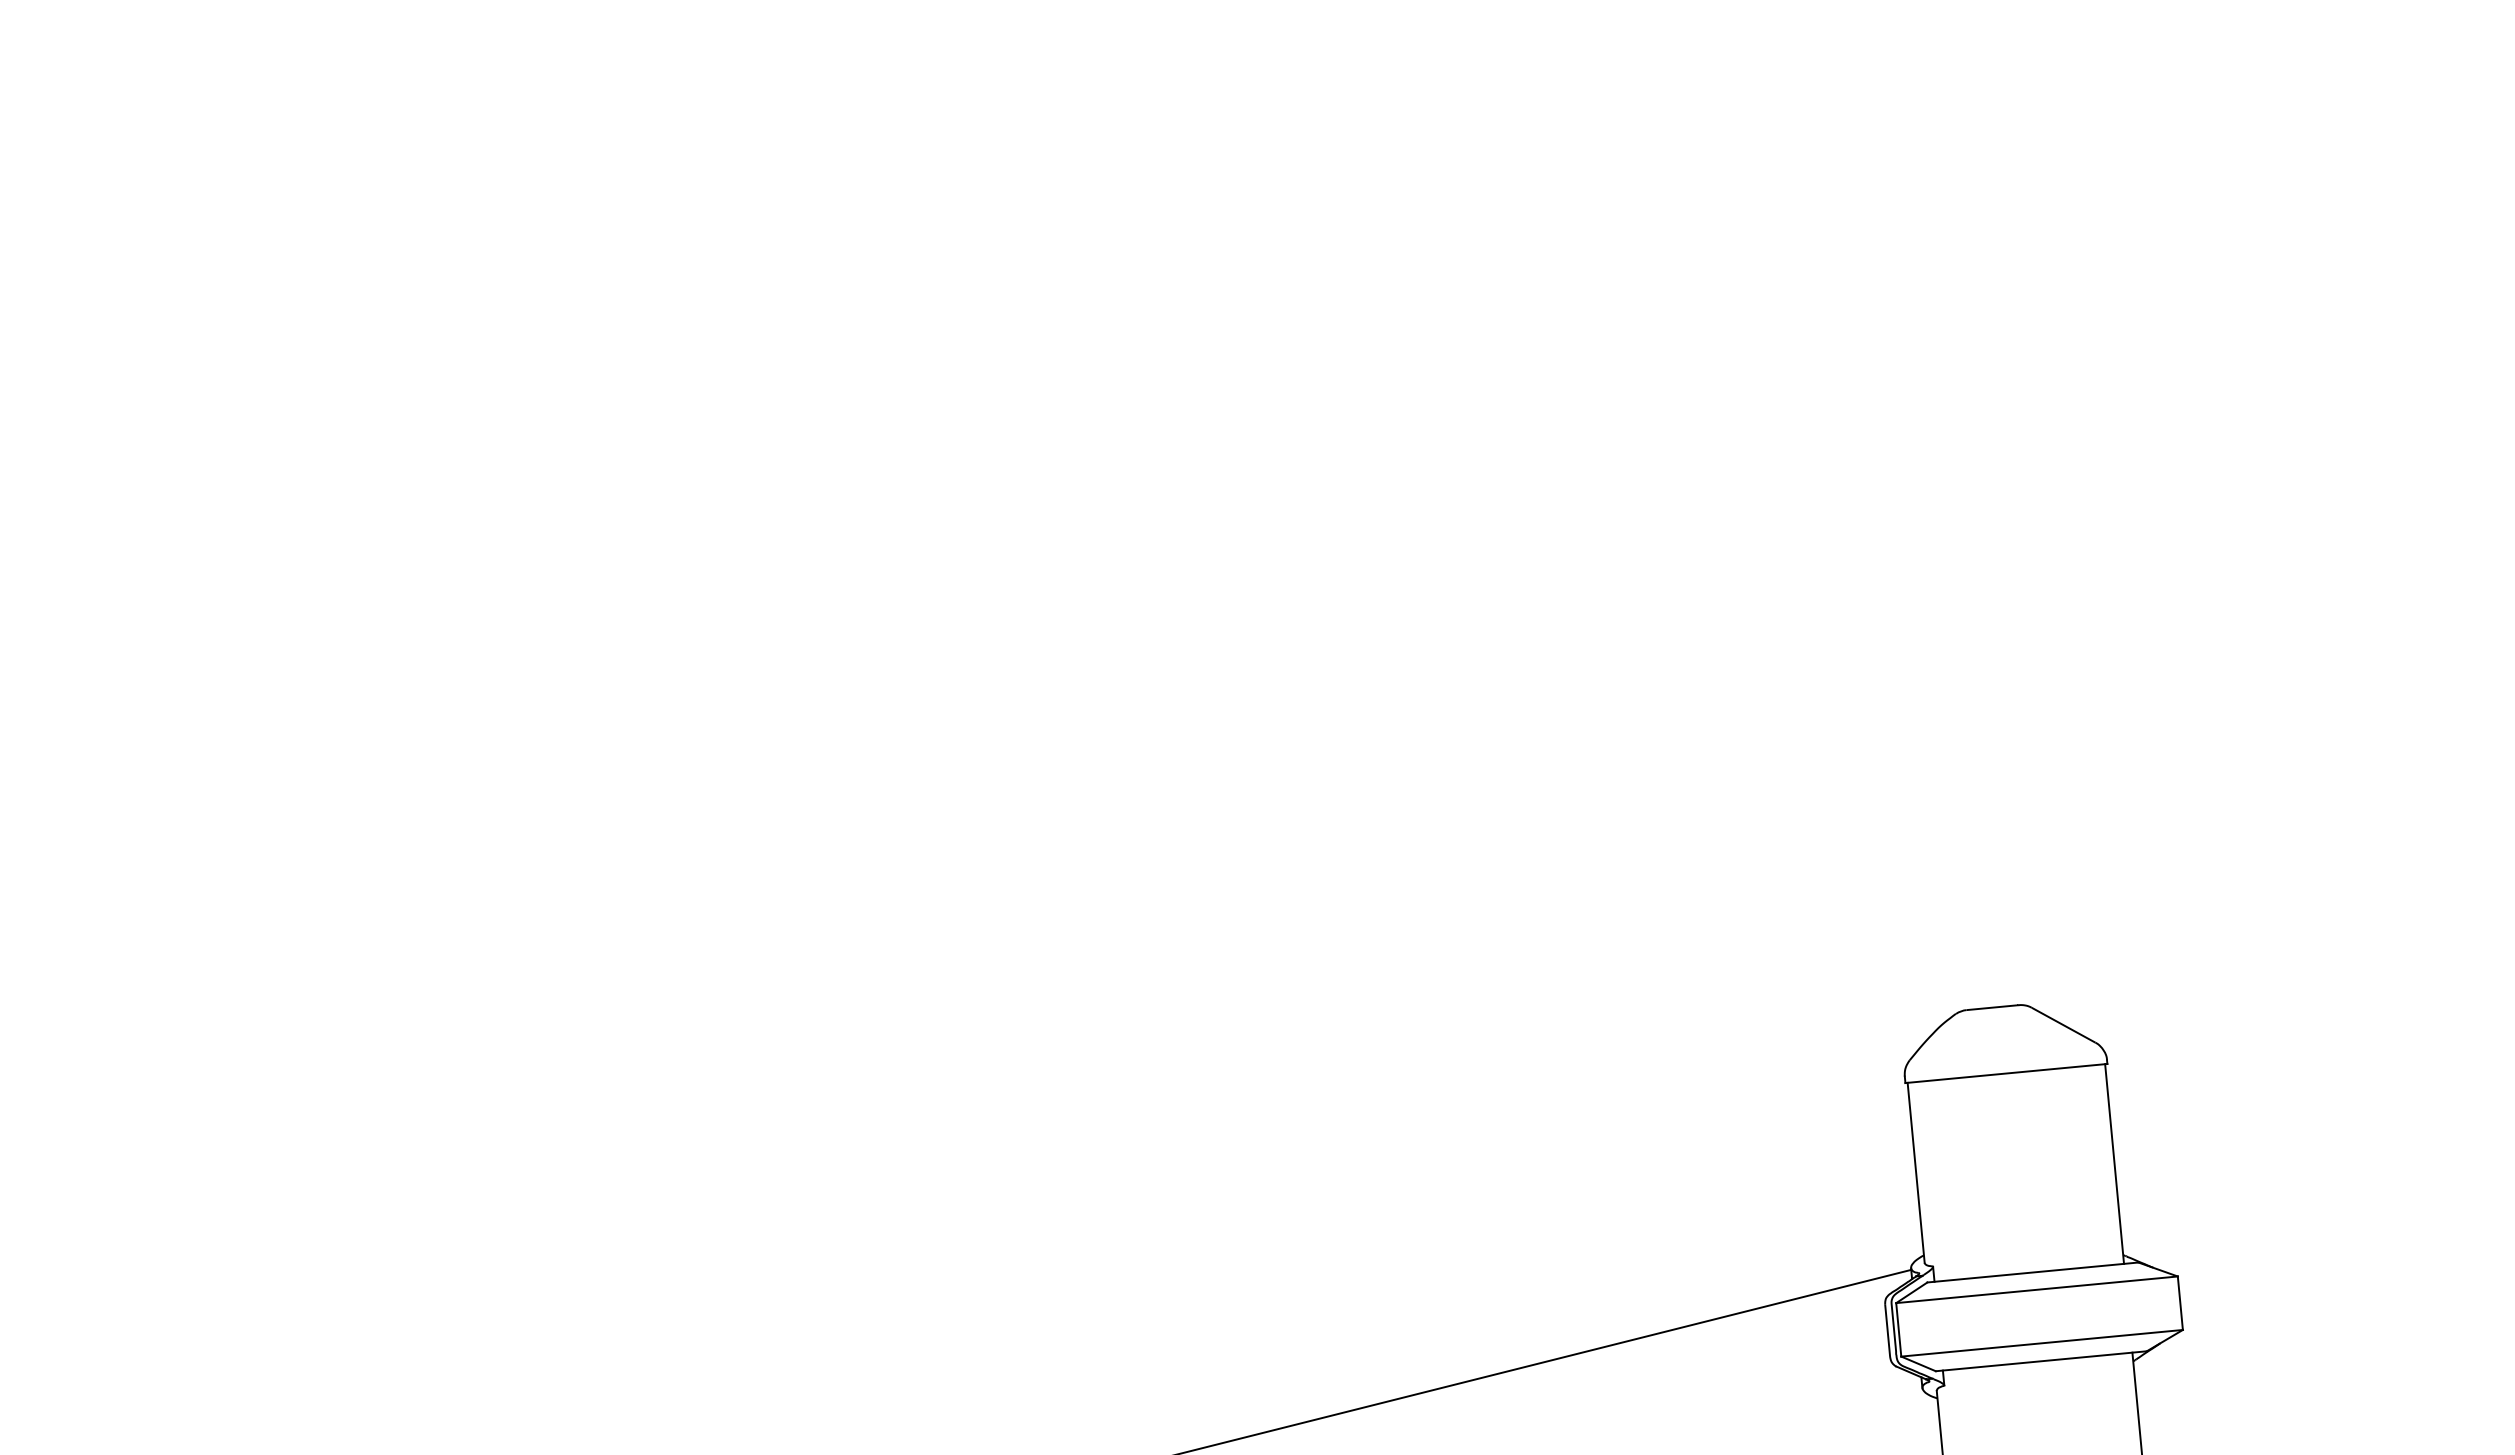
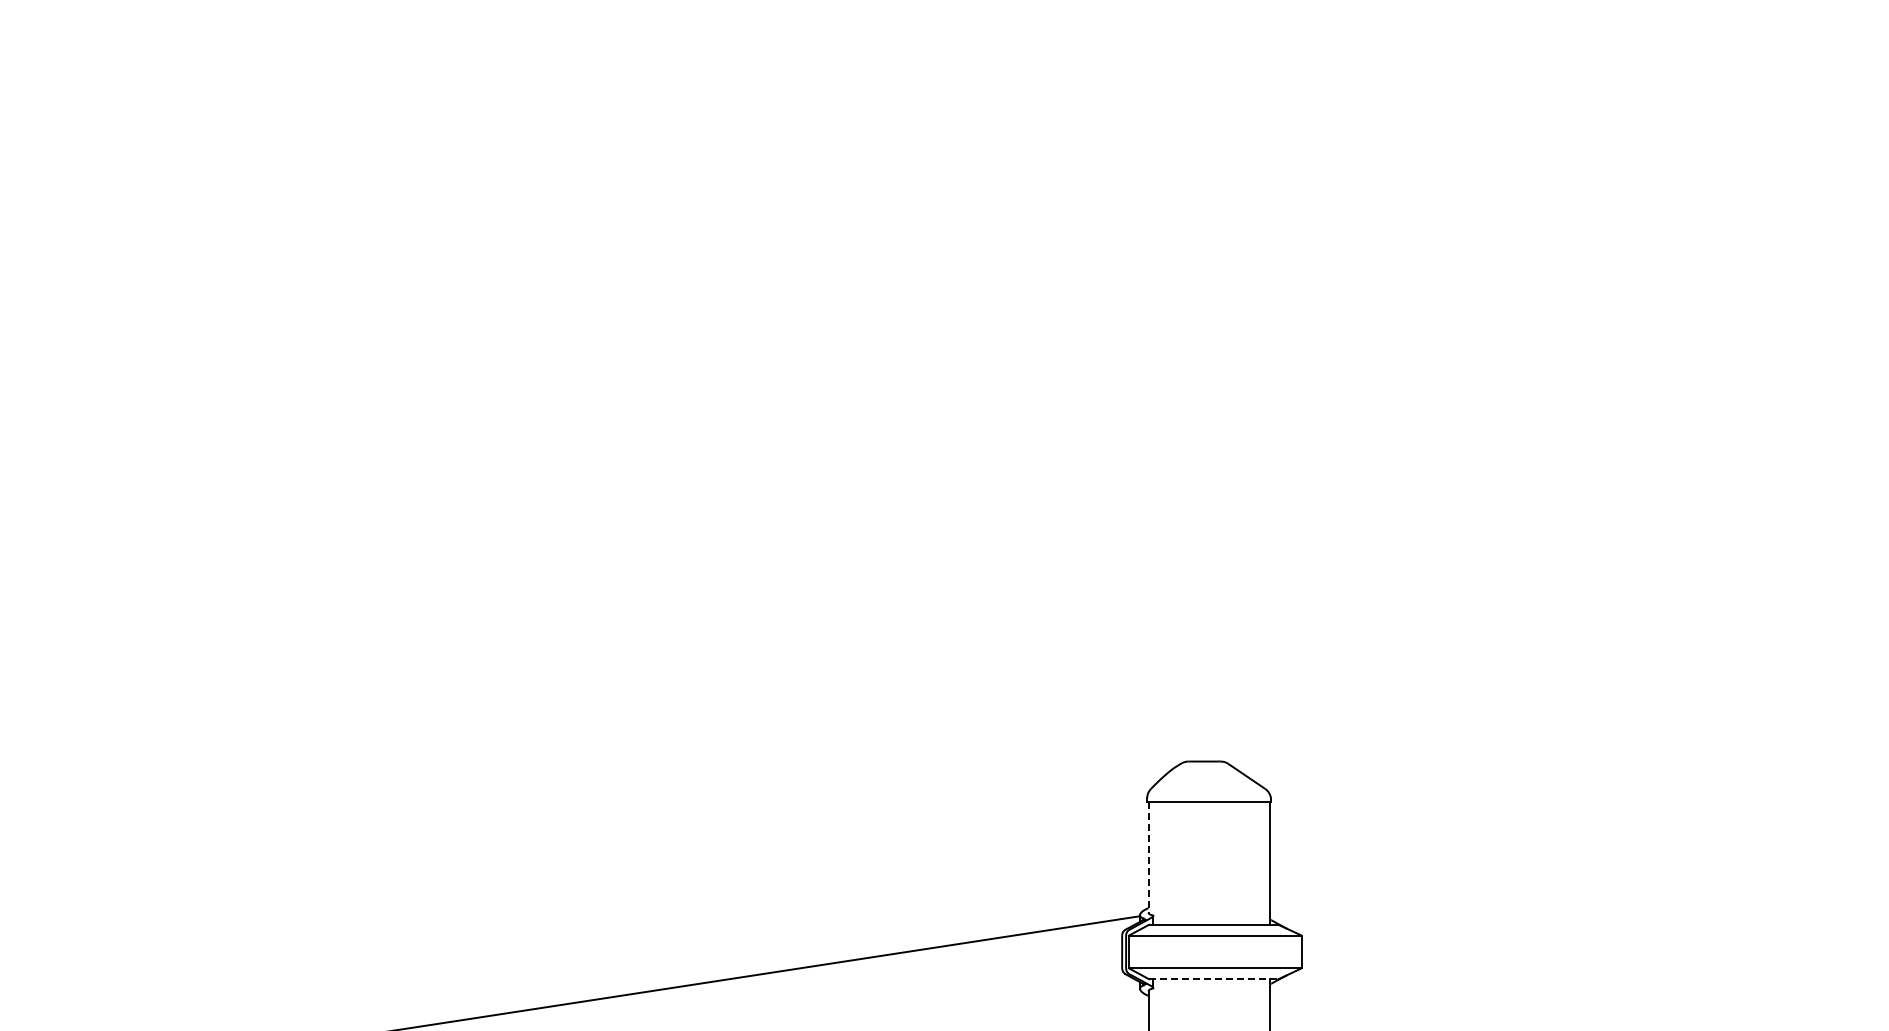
line: (1916, 1174) -> (1148, 858), solid -> dashed
line: (2040, 1361) -> (1213, 979), solid -> dashed

